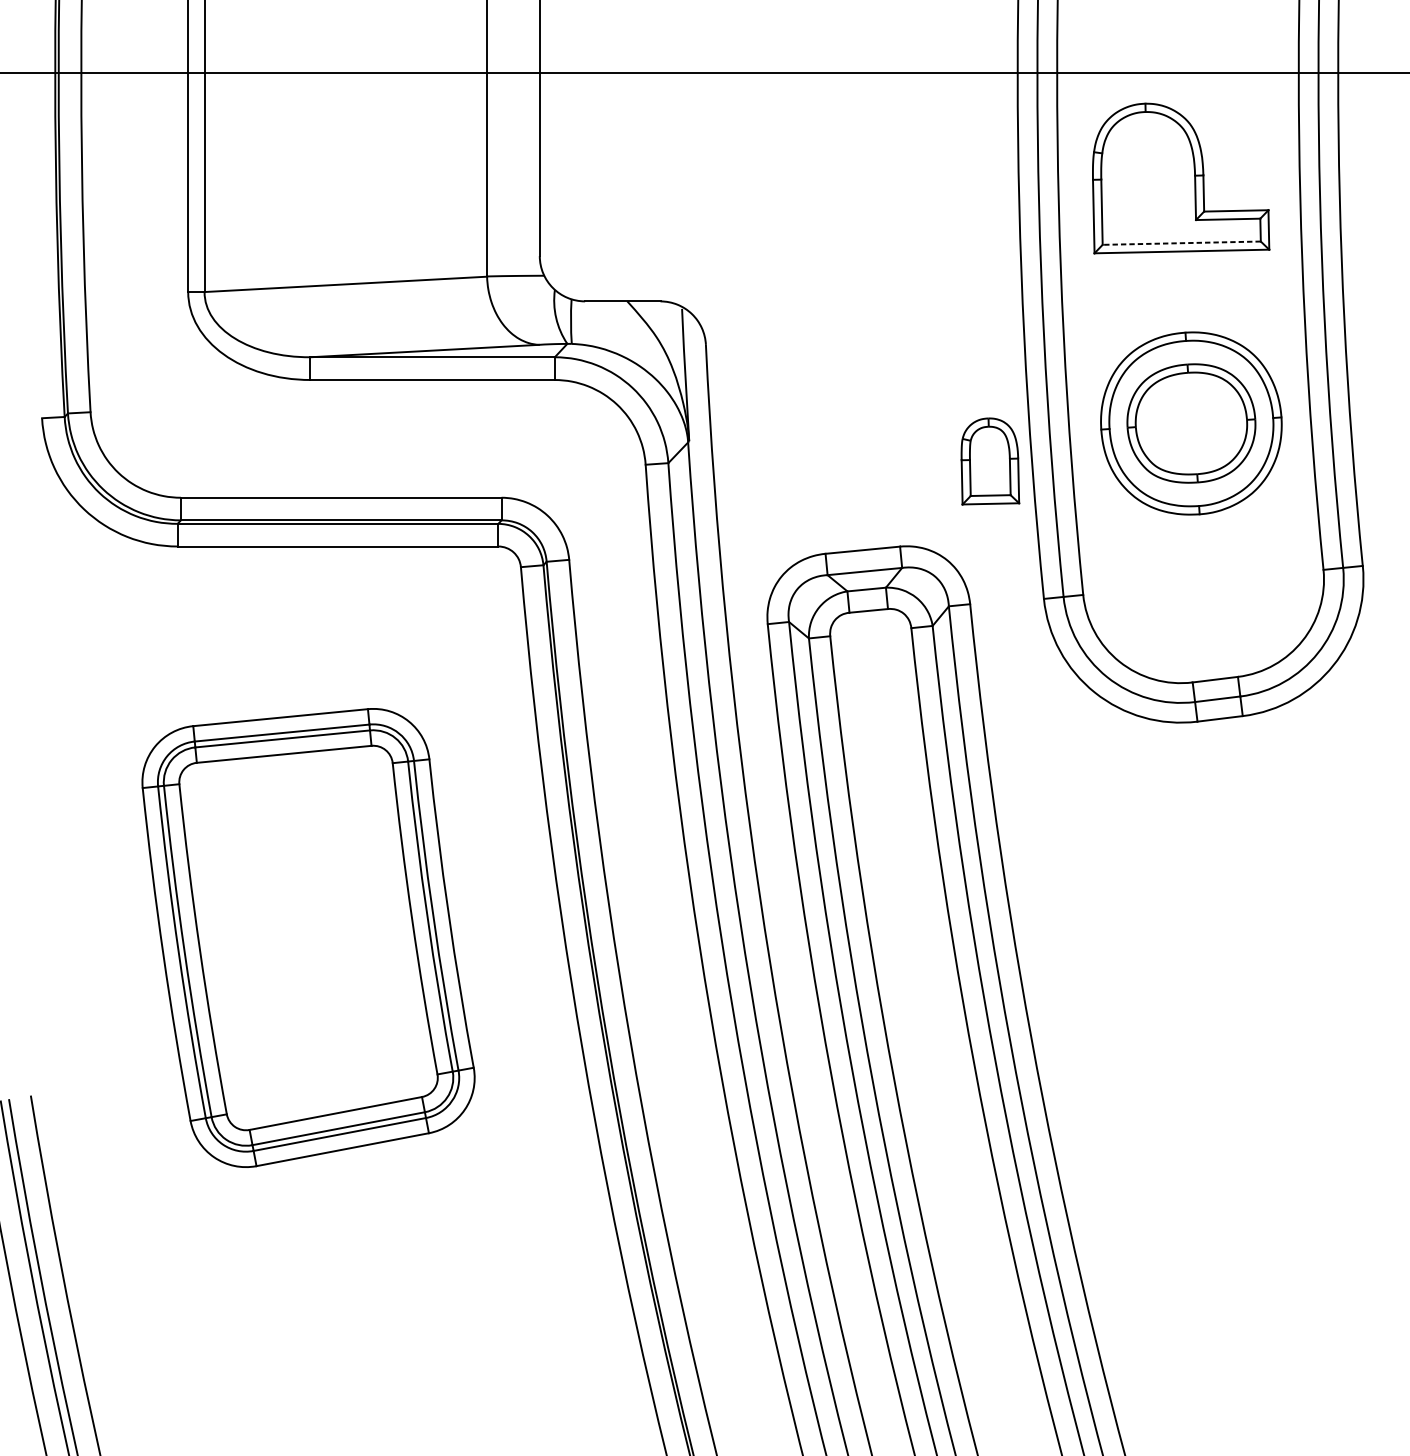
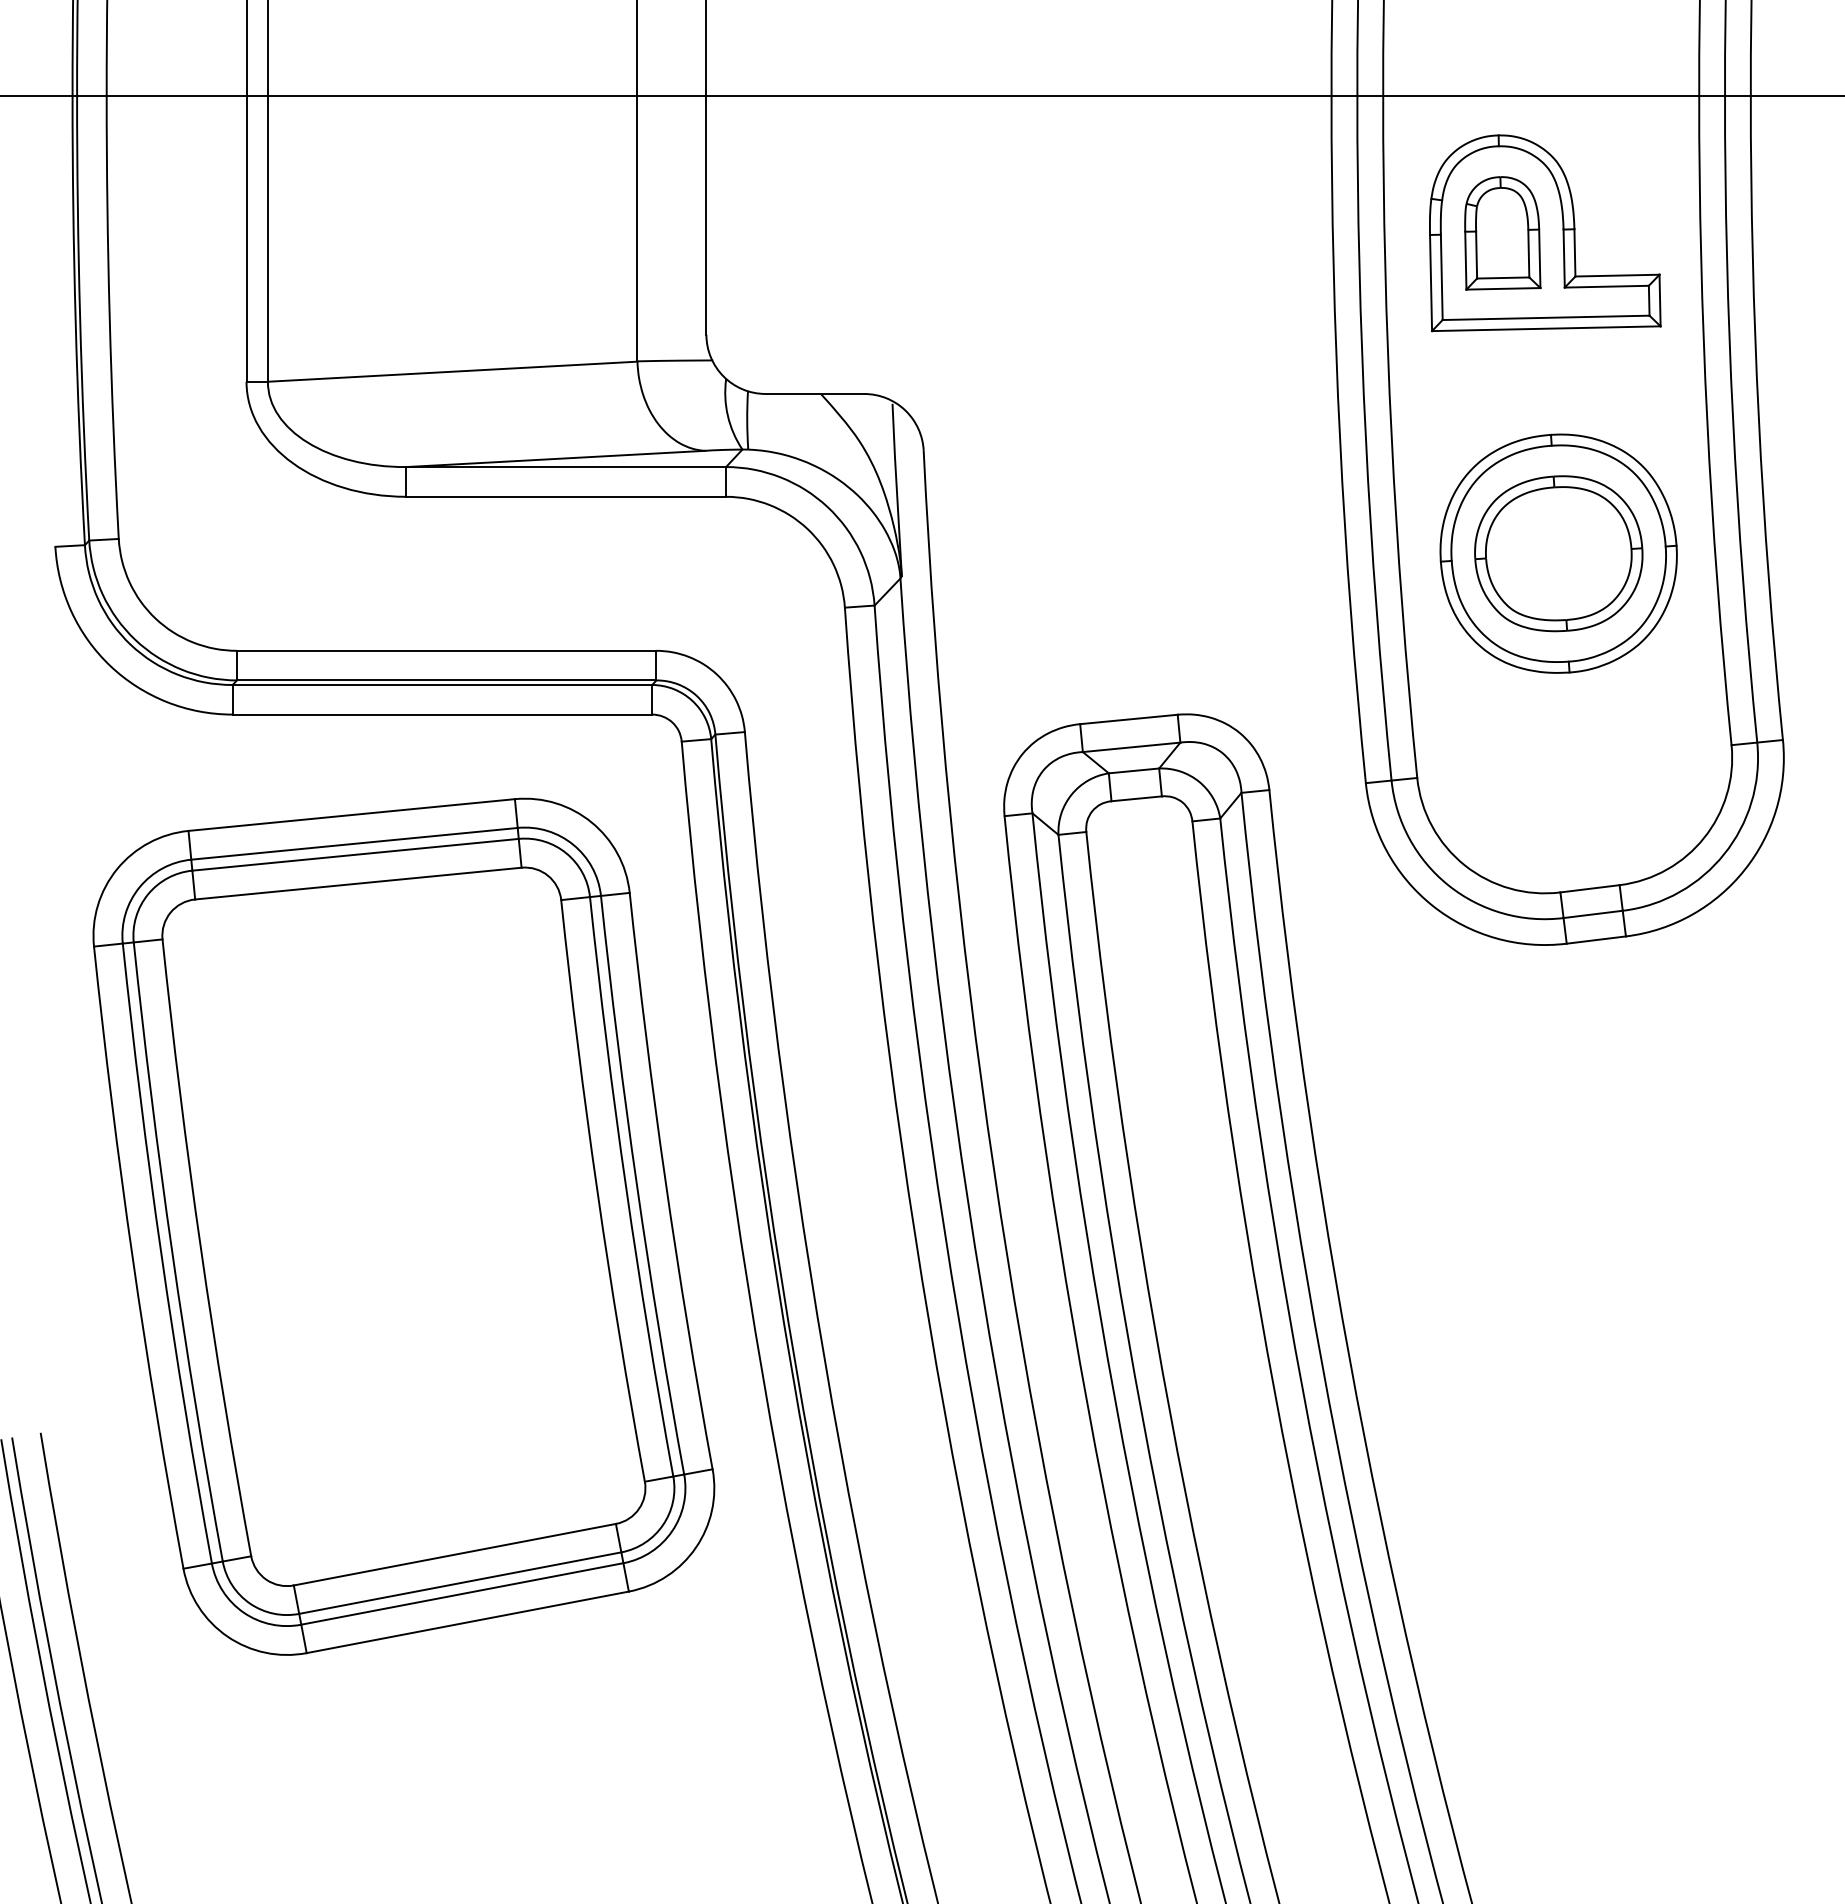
line: (1181, 242) -> (1545, 317), dashed -> solid
part: (990, 461) -> (1502, 233), moved
part: (308, 937) -> (403, 1226), size x1.43

